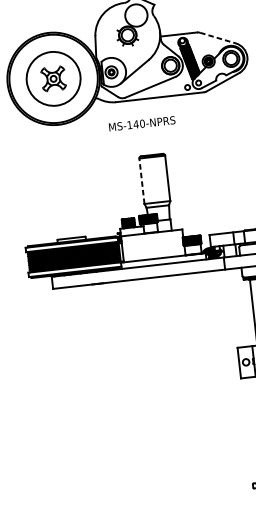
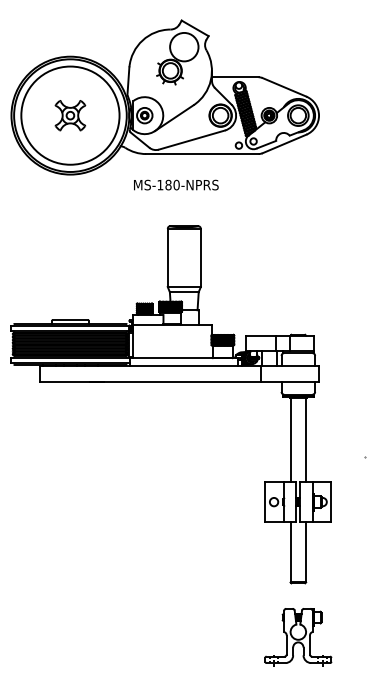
line: (218, 38) -> (284, 87), dashed -> solid
circle: (53, 78) -> (70, 115), size x1.43
text: (136, 123) -> (168, 184), MS-140-NPRS -> MS-180-NPRS
line: (141, 180) -> (167, 257), dashed -> solid

